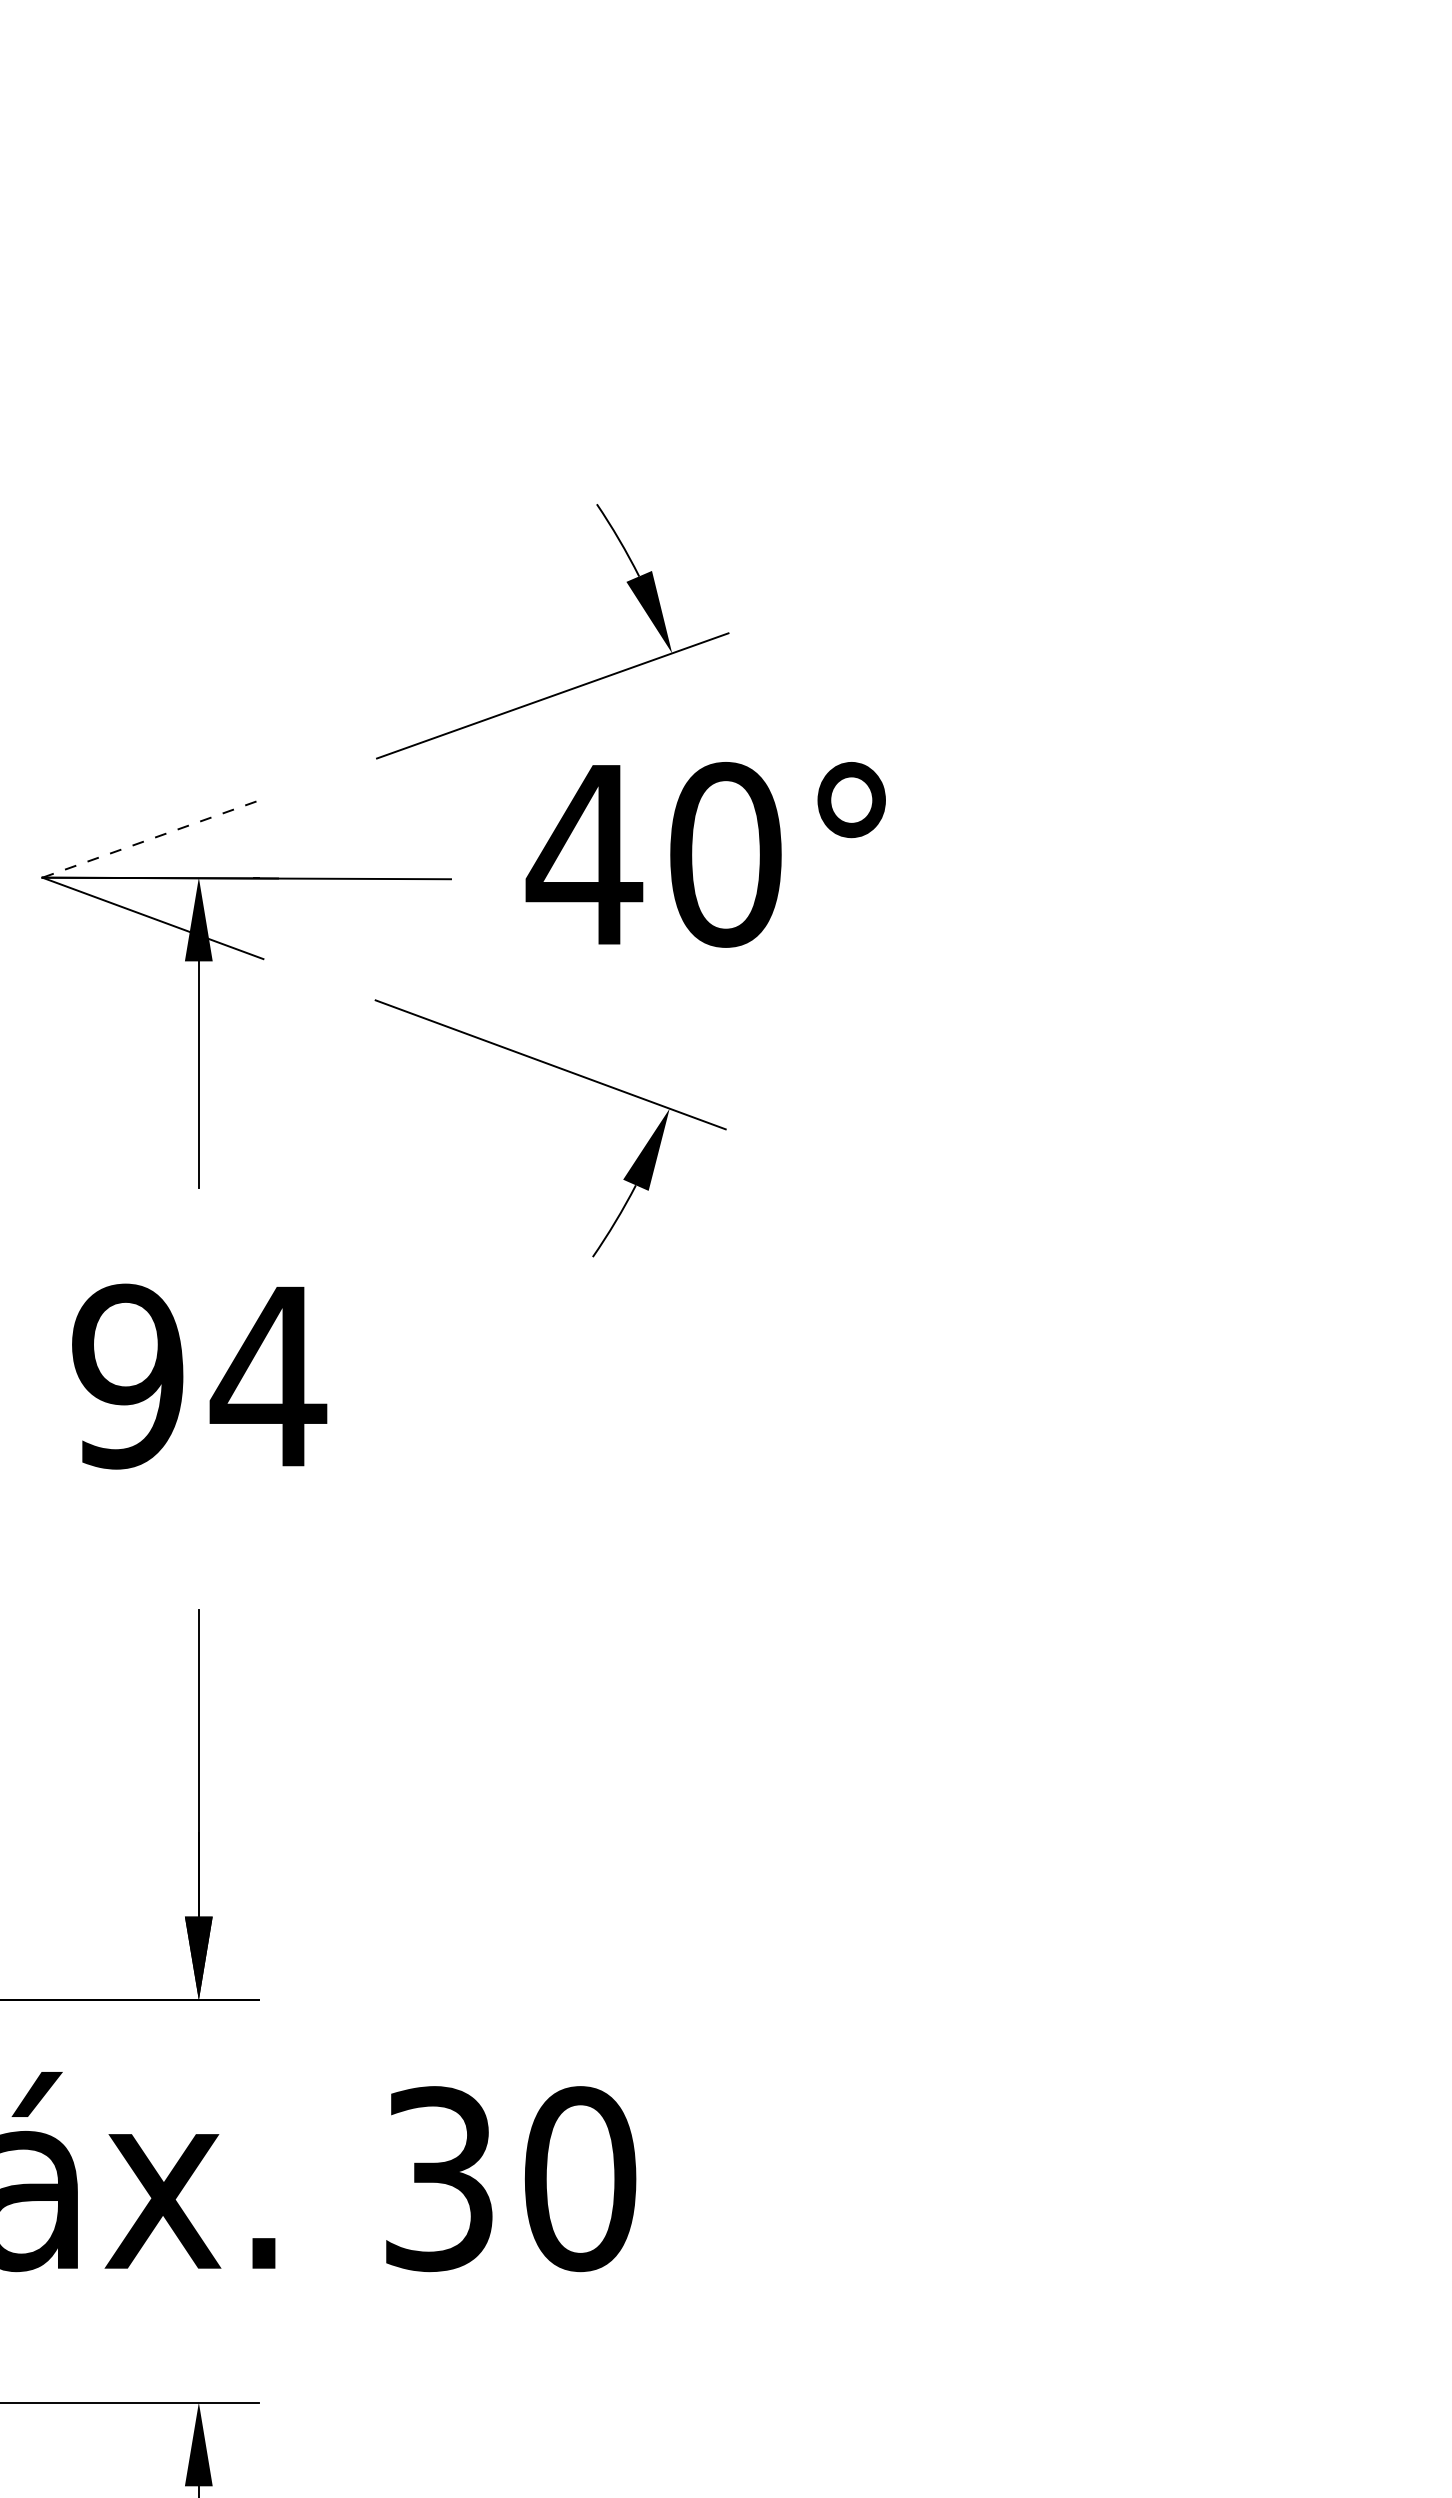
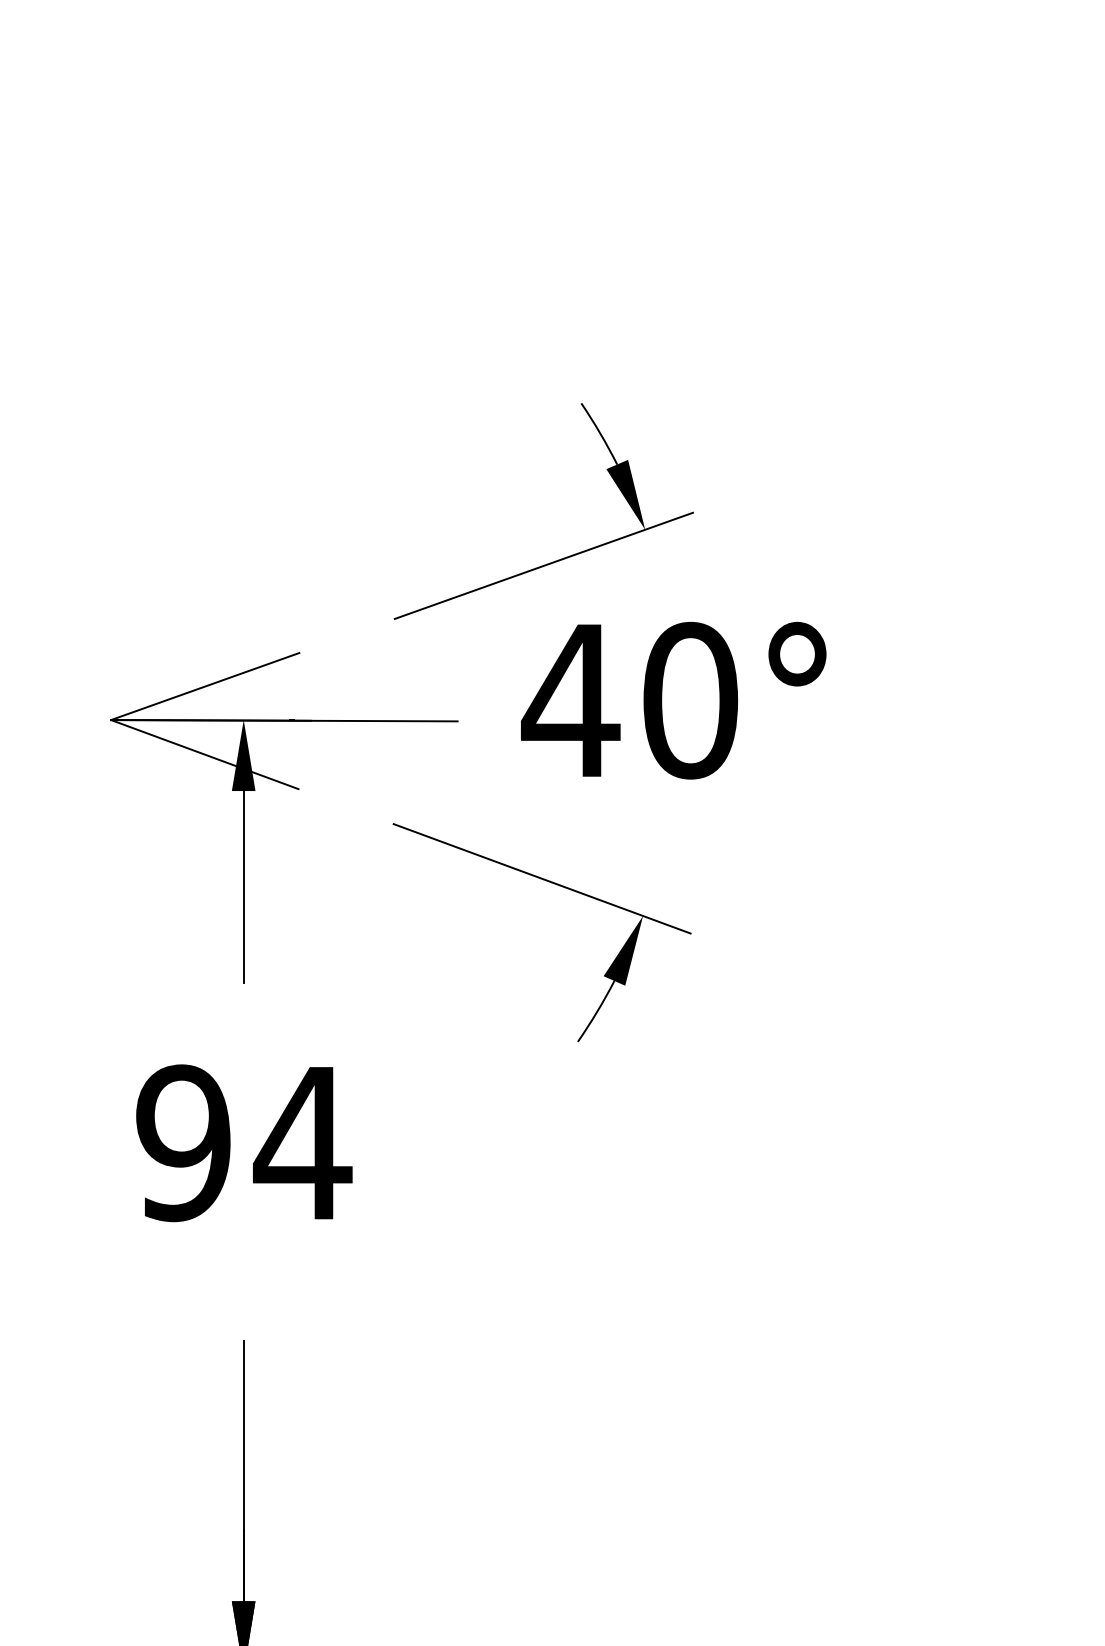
line: (153, 838) -> (205, 686), dashed -> solid

